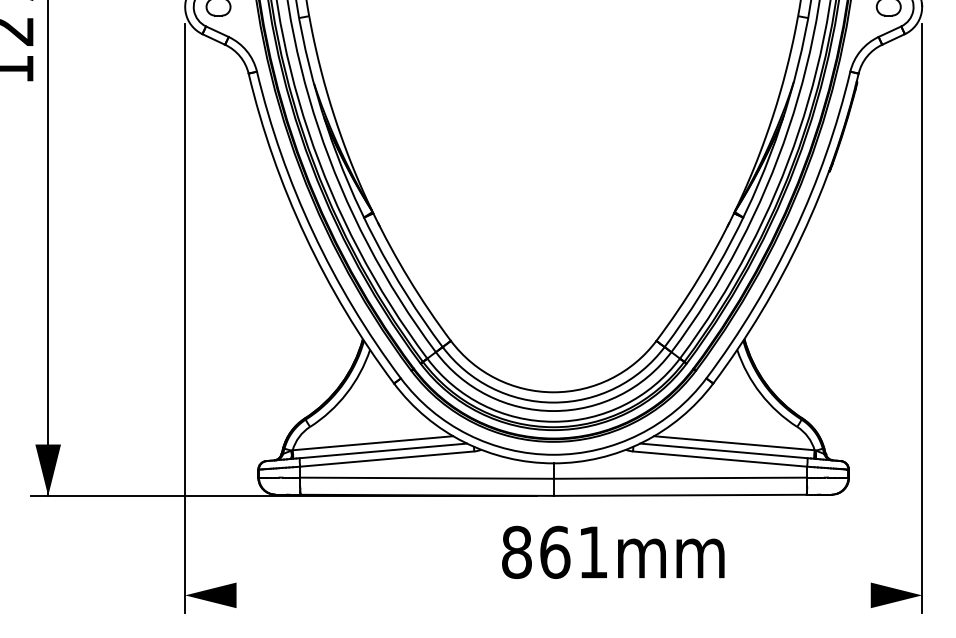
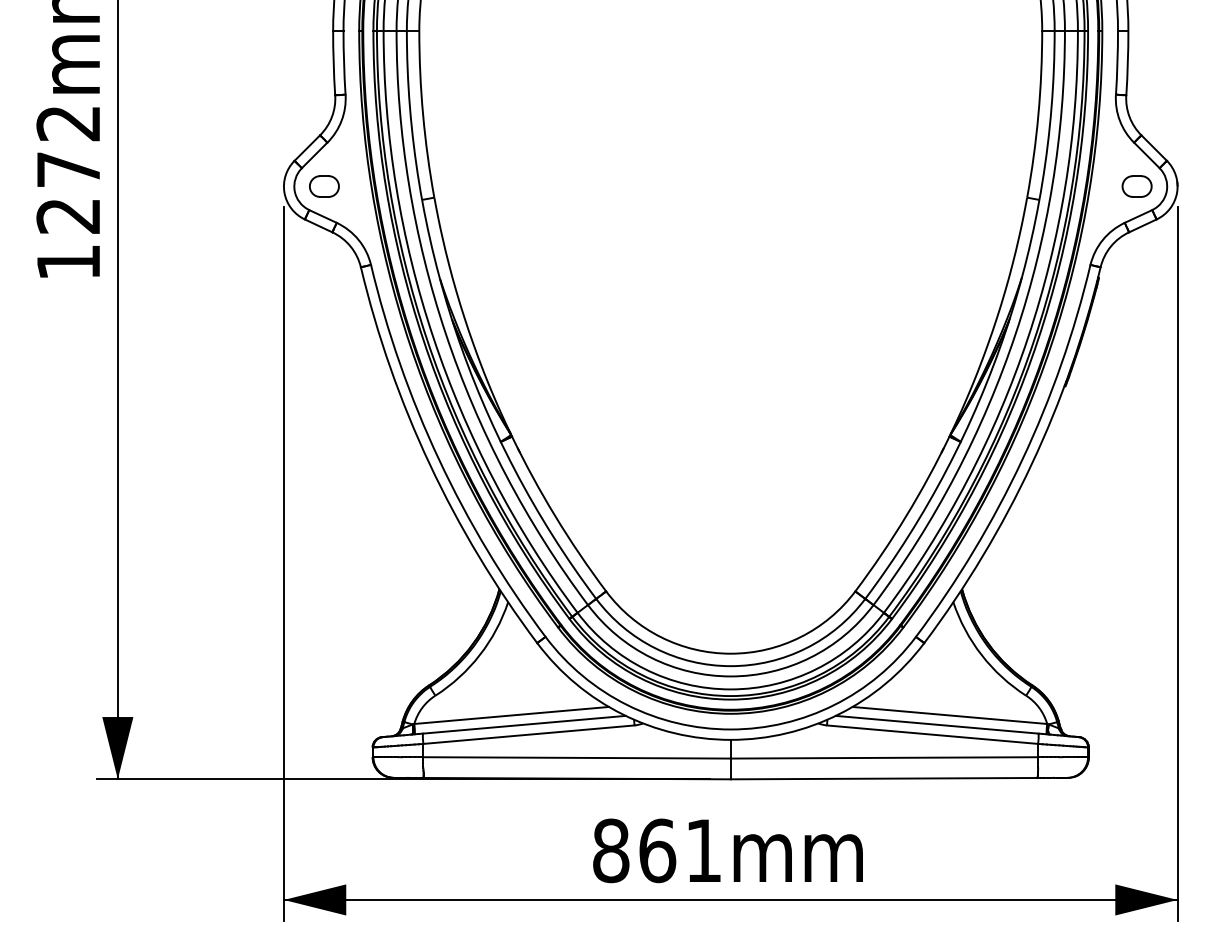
text: (612, 552) -> (727, 850), moved
line: (553, 595) -> (730, 899), added

